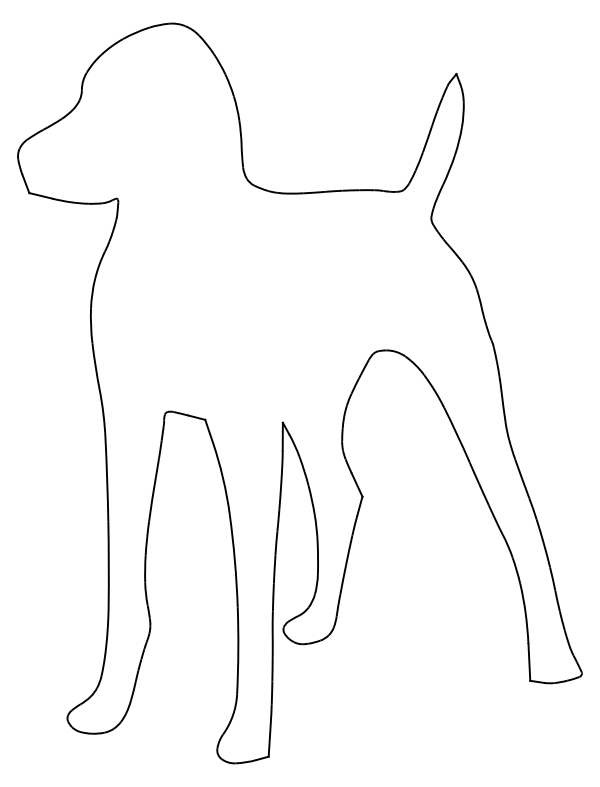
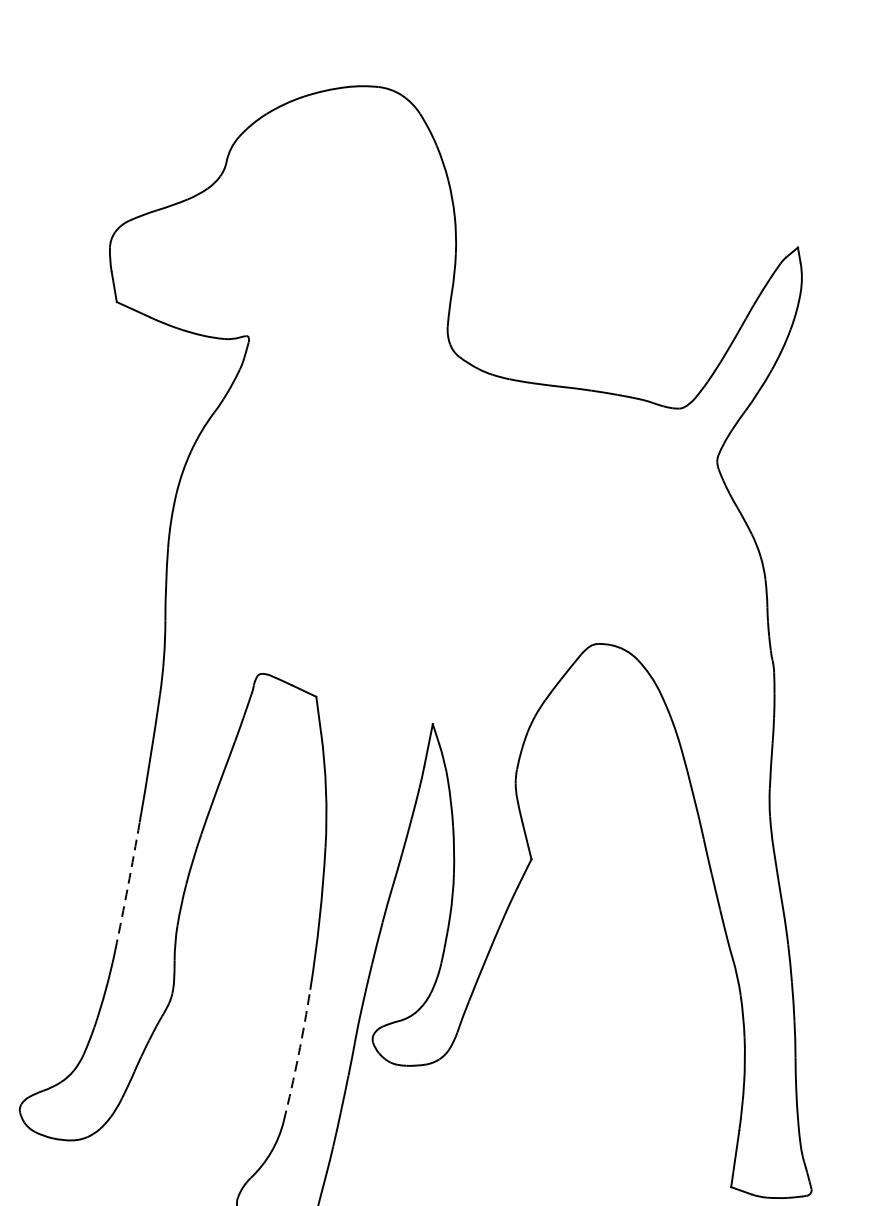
arc: (108, 563) -> (127, 885), solid -> dashed
arc: (238, 650) -> (298, 1055), solid -> dashed

